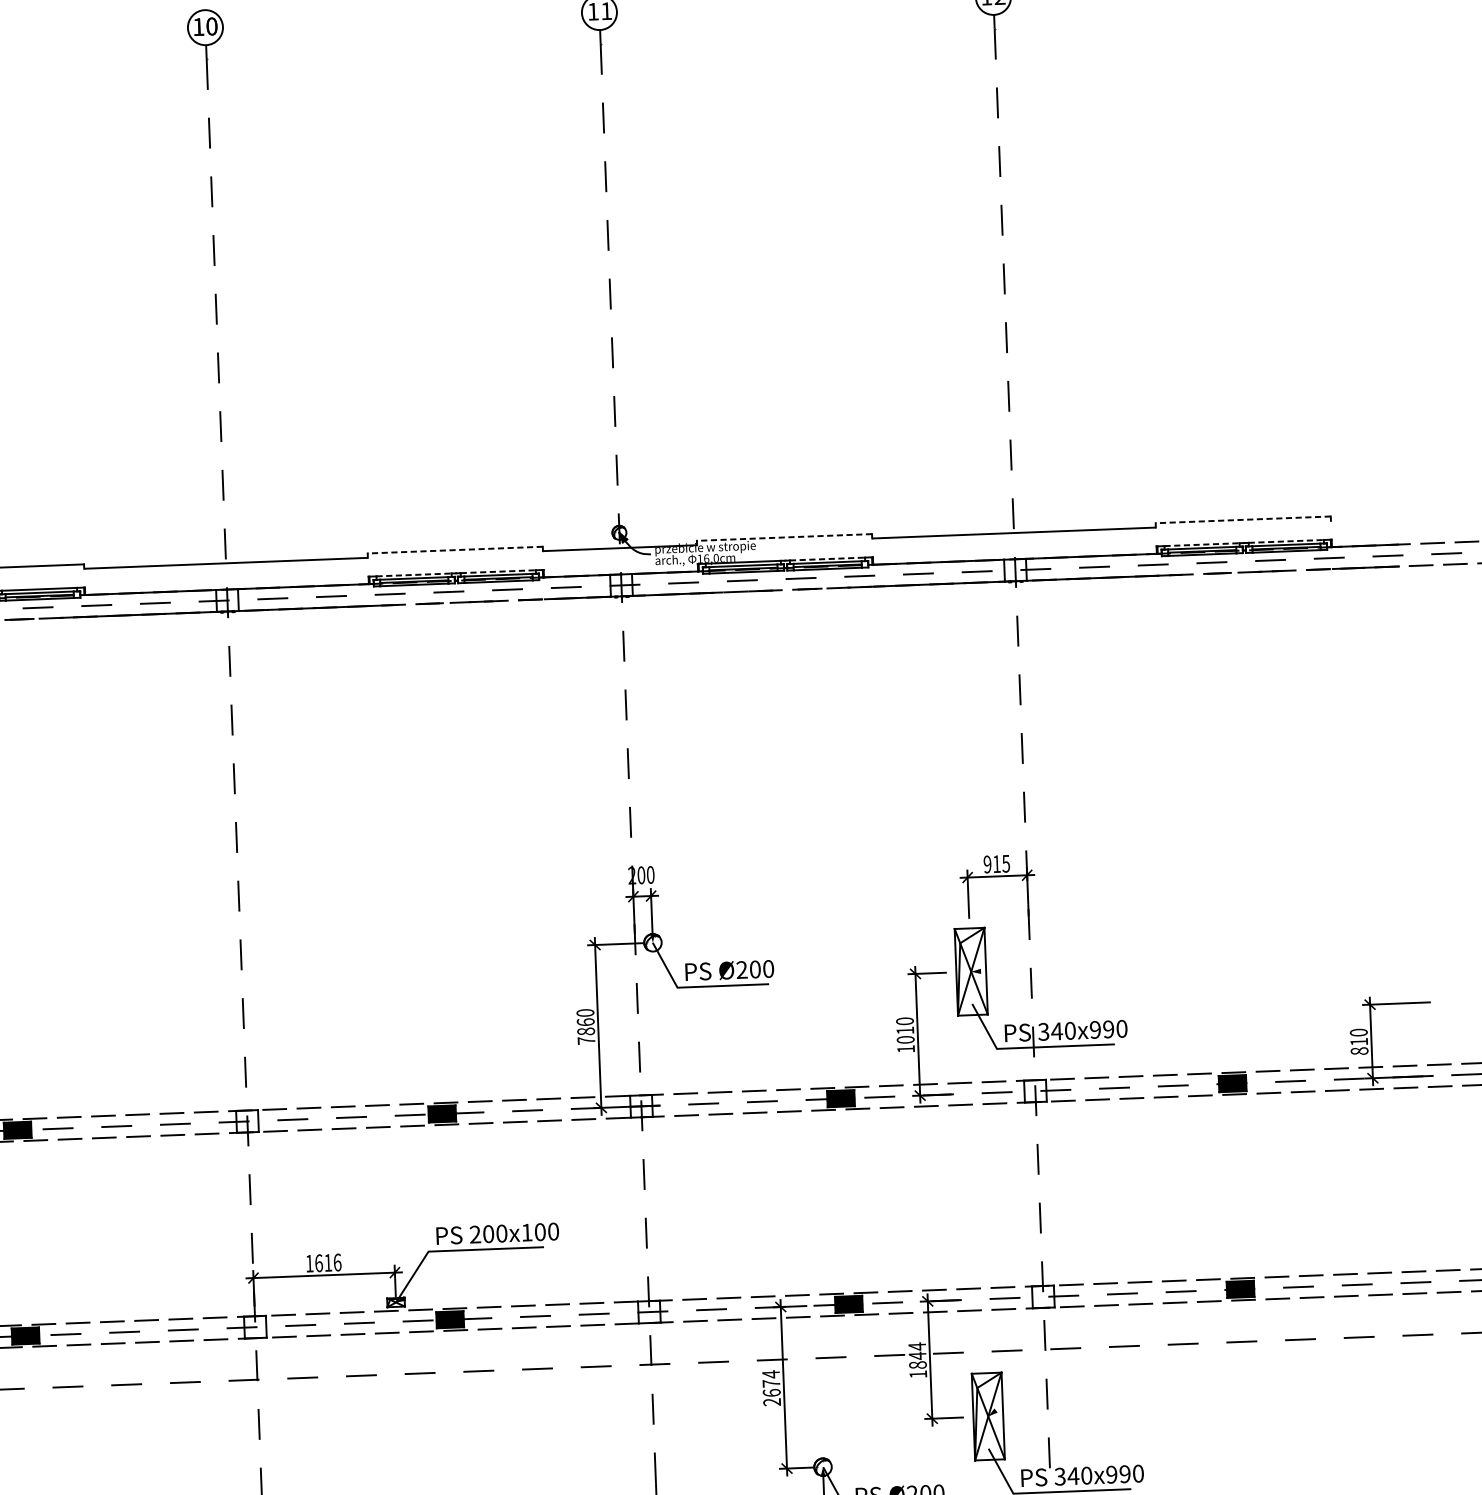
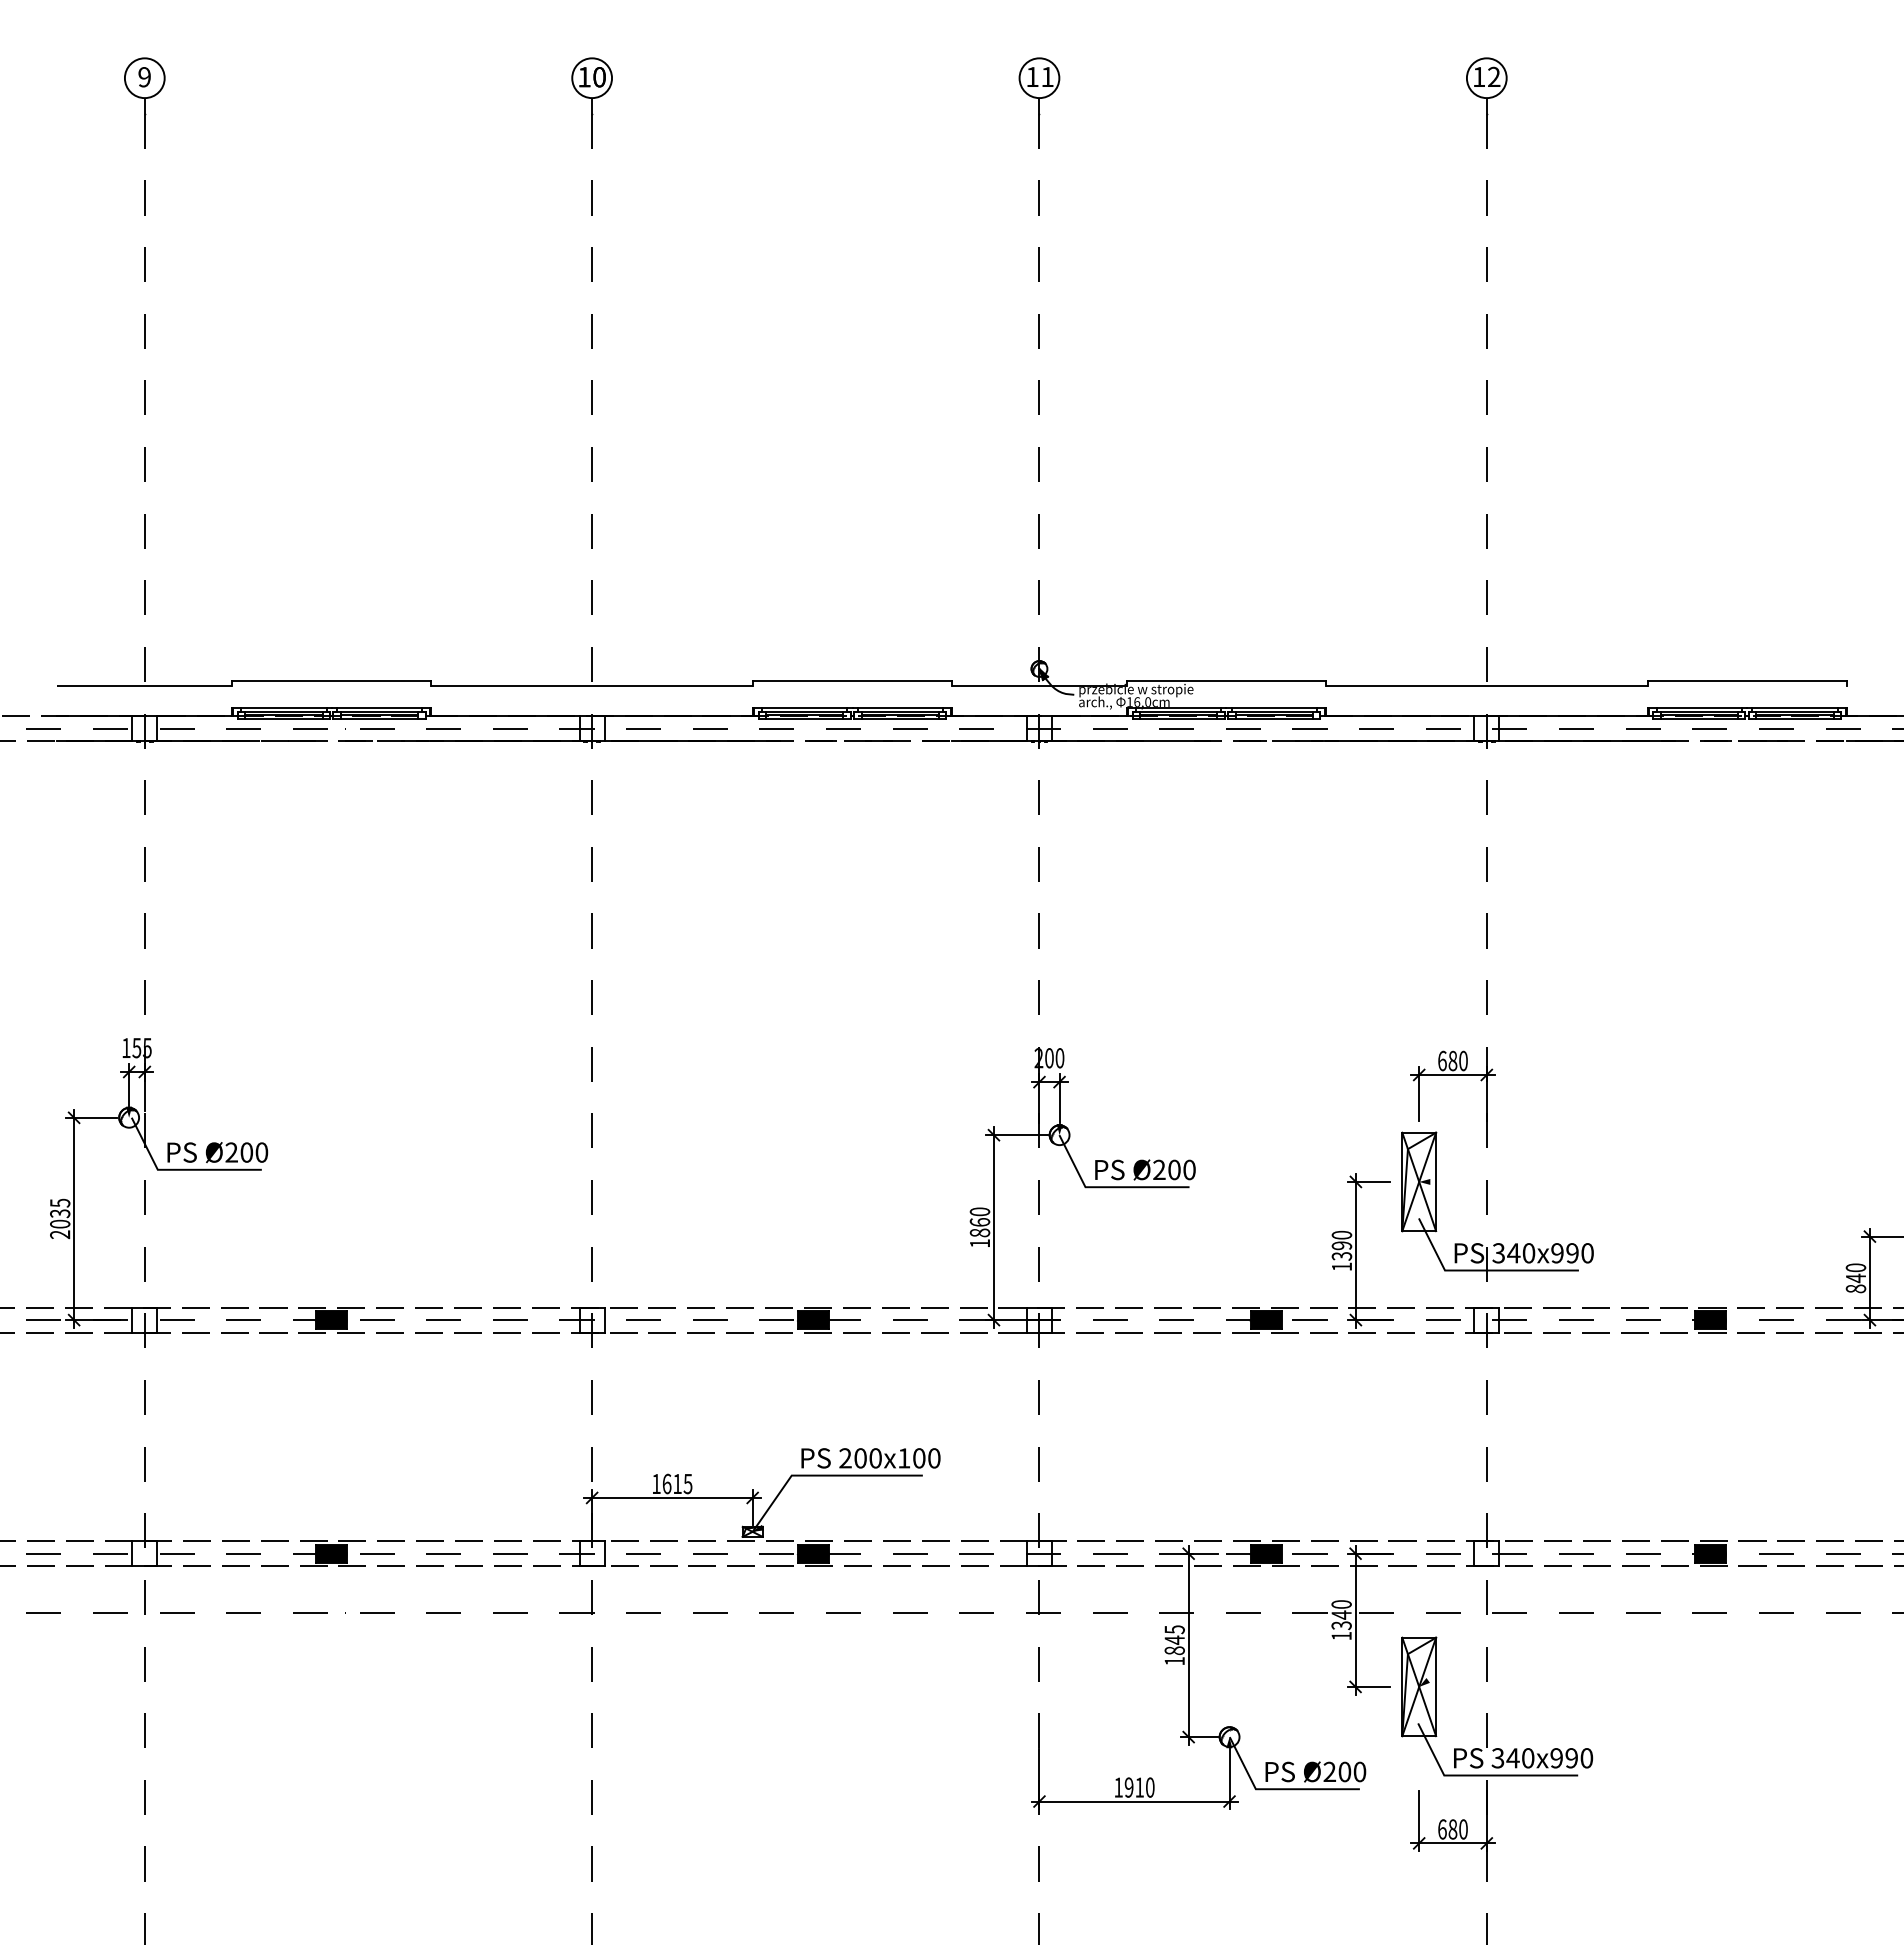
line: (1242, 519) -> (1746, 681), dashed -> solid
line: (783, 537) -> (1225, 681), dashed -> solid
line: (1286, 541) -> (1795, 707), dashed -> solid
line: (1202, 544) -> (1699, 707), dashed -> solid
line: (455, 550) -> (852, 681), dashed -> solid
line: (827, 558) -> (1274, 707), dashed -> solid
line: (498, 571) -> (900, 707), dashed -> solid
line: (413, 574) -> (804, 707), dashed -> solid
text: (996, 863) -> (1452, 1060), 915 -> 680
text: (905, 1034) -> (1341, 1250), 1010 -> 1390
text: (586, 1040) -> (979, 1243), 7860 -> 1860
text: (1358, 1042) -> (1855, 1278), 810 -> 840
text: (337, 1262) -> (687, 1483), 1616 -> 1615
text: (917, 1355) -> (1341, 1614), 1844 -> 1340
text: (771, 1388) -> (1174, 1645), 2674 -> 1845

